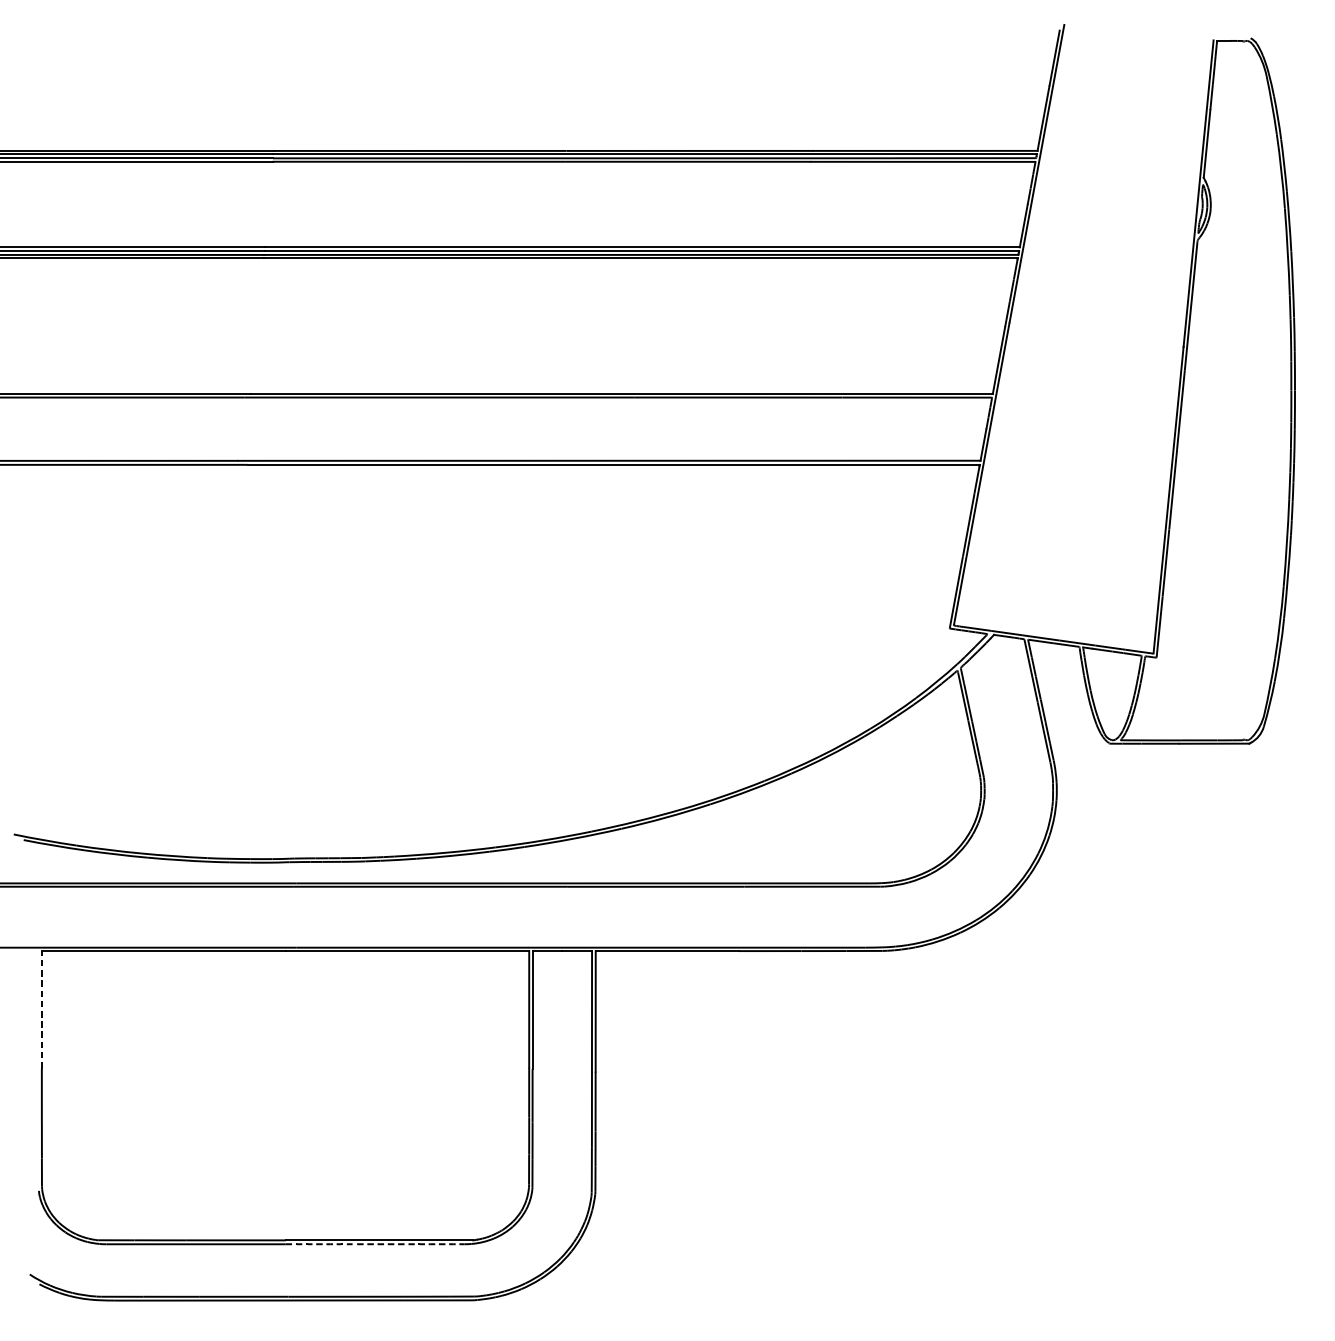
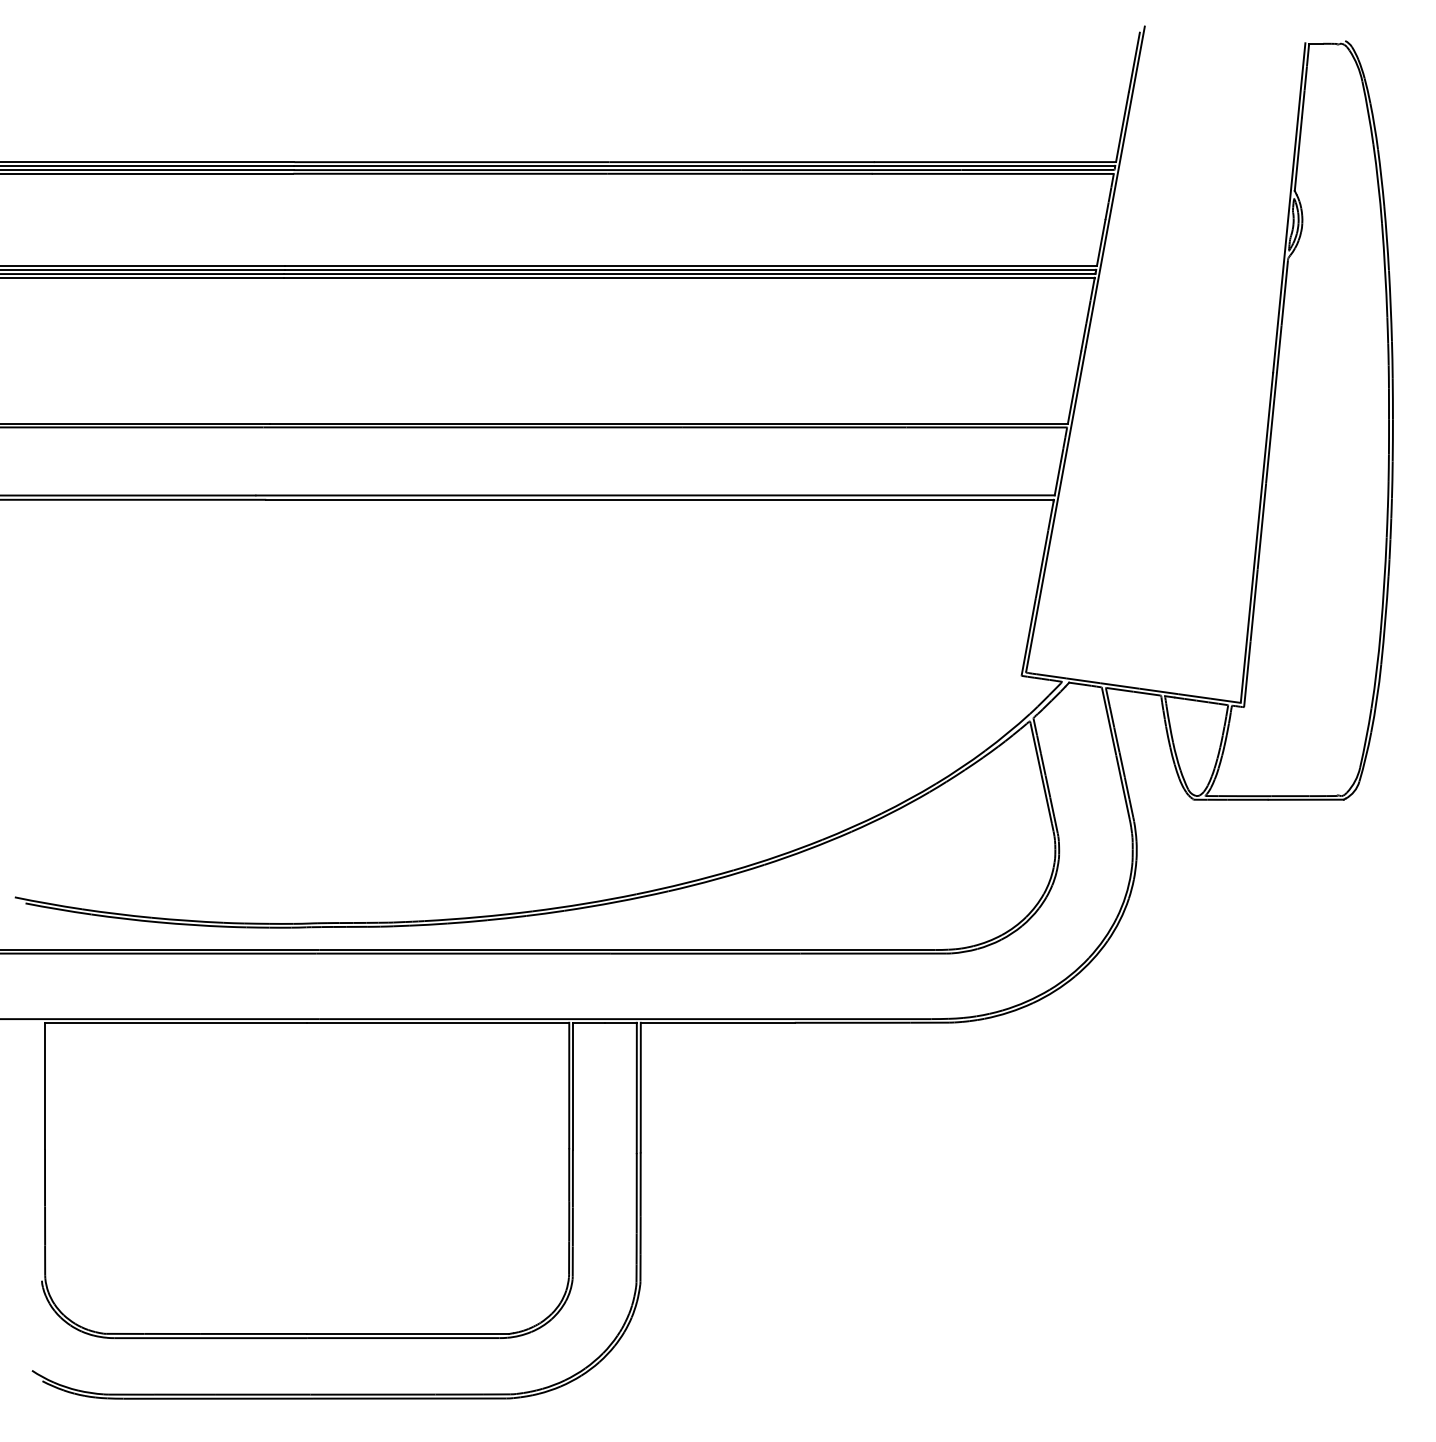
line: (42, 1009) -> (45, 1085), dashed -> solid
arc: (375, 1244) -> (403, 1338), dashed -> solid

